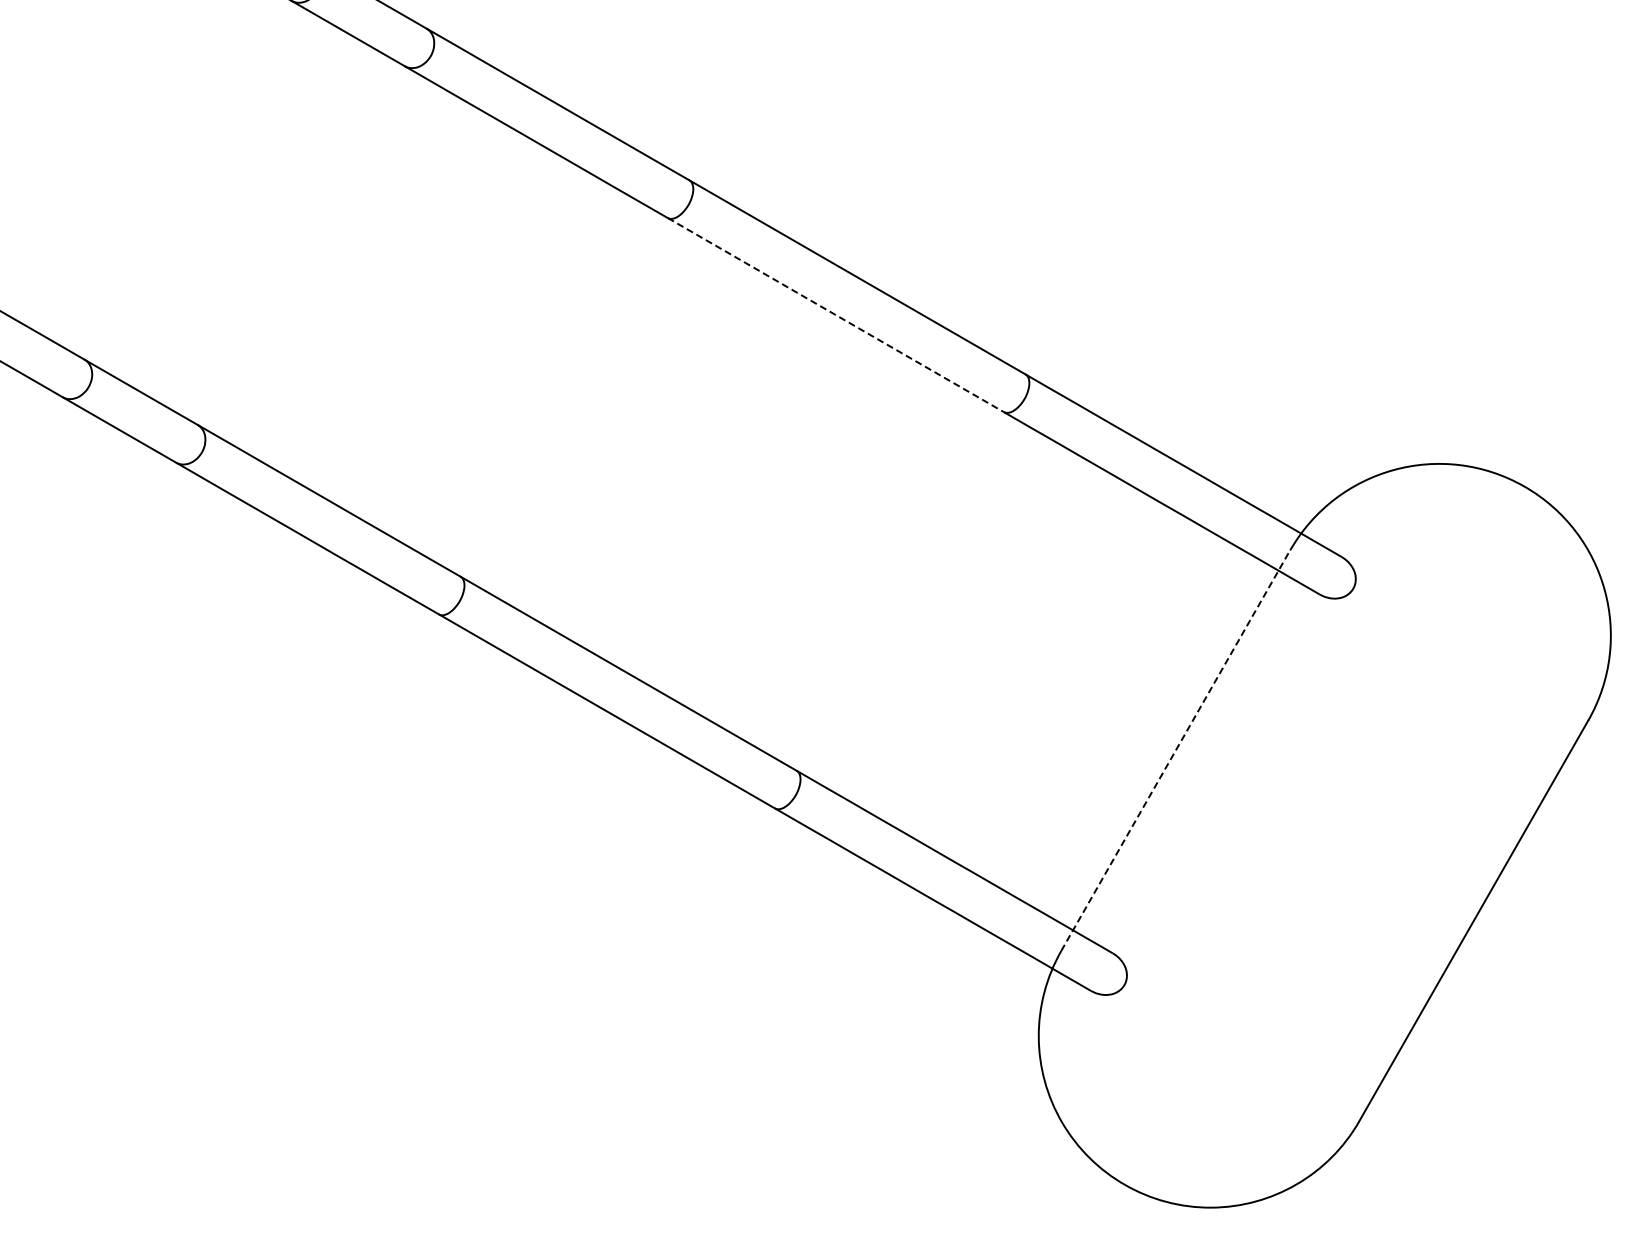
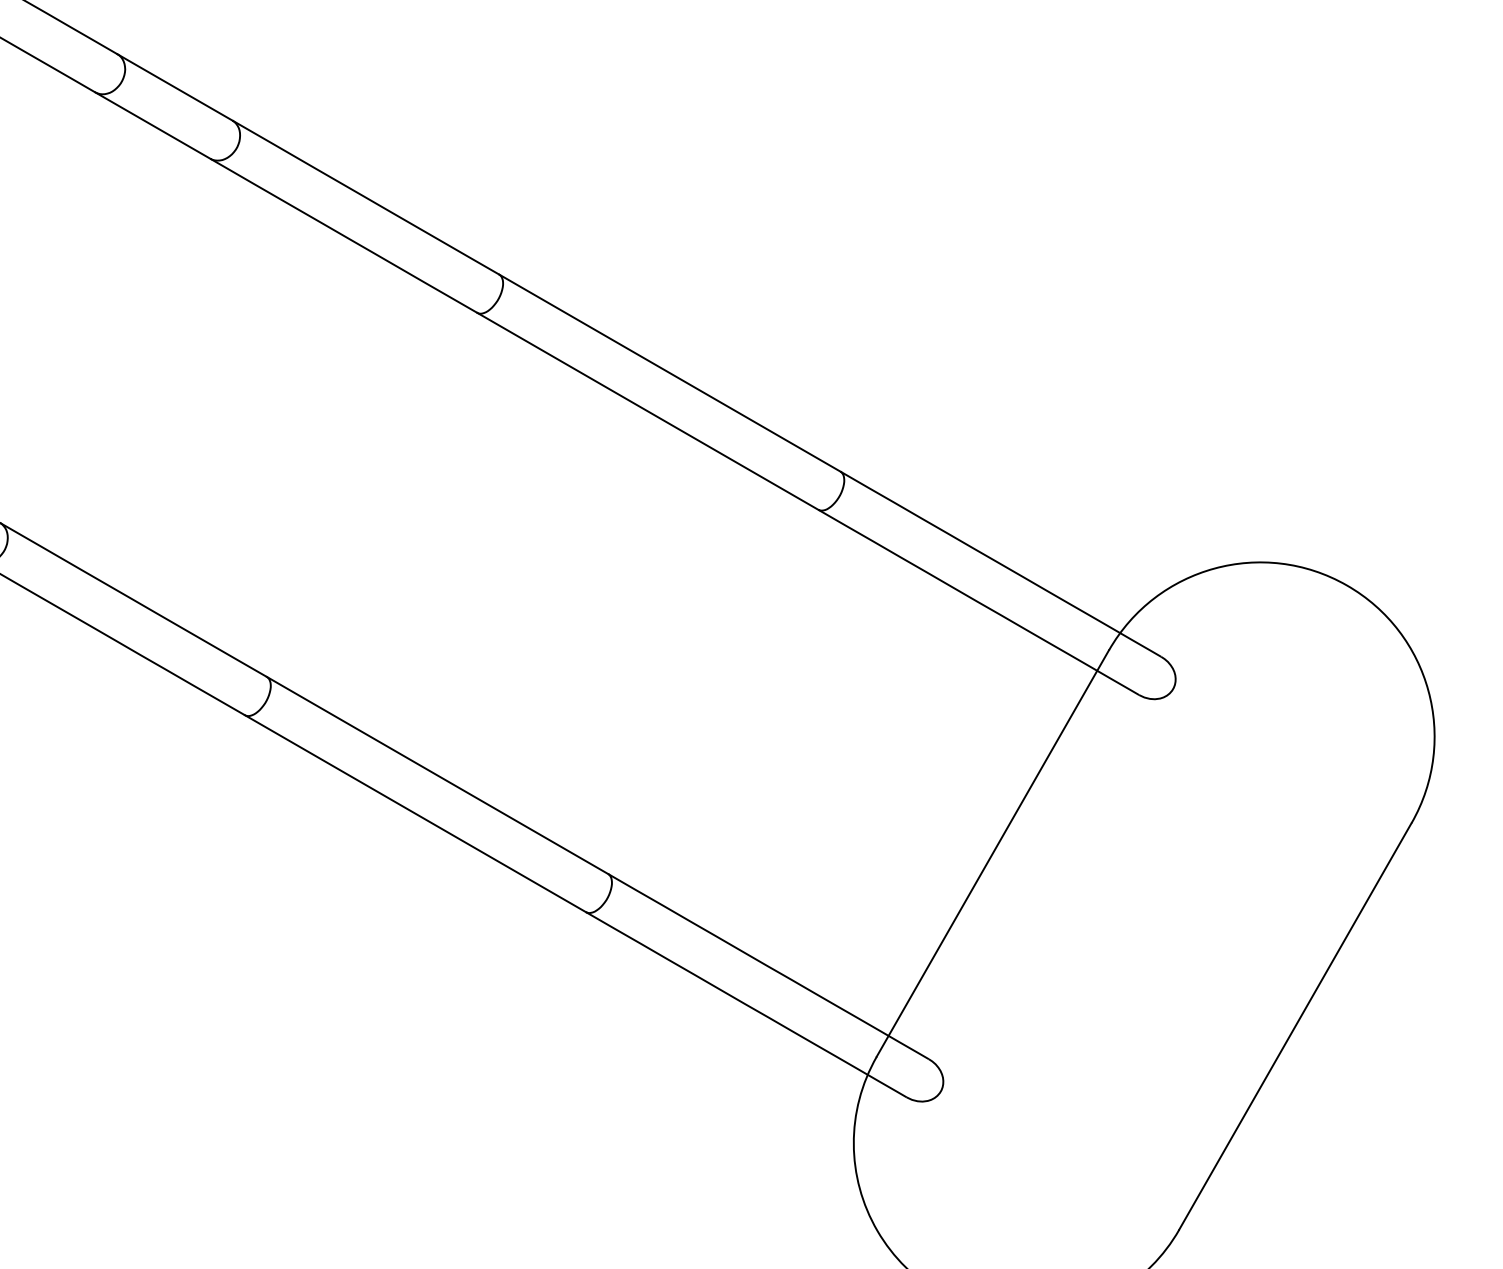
line: (836, 315) -> (648, 411), dashed -> solid
line: (1175, 750) -> (992, 853), dashed -> solid

